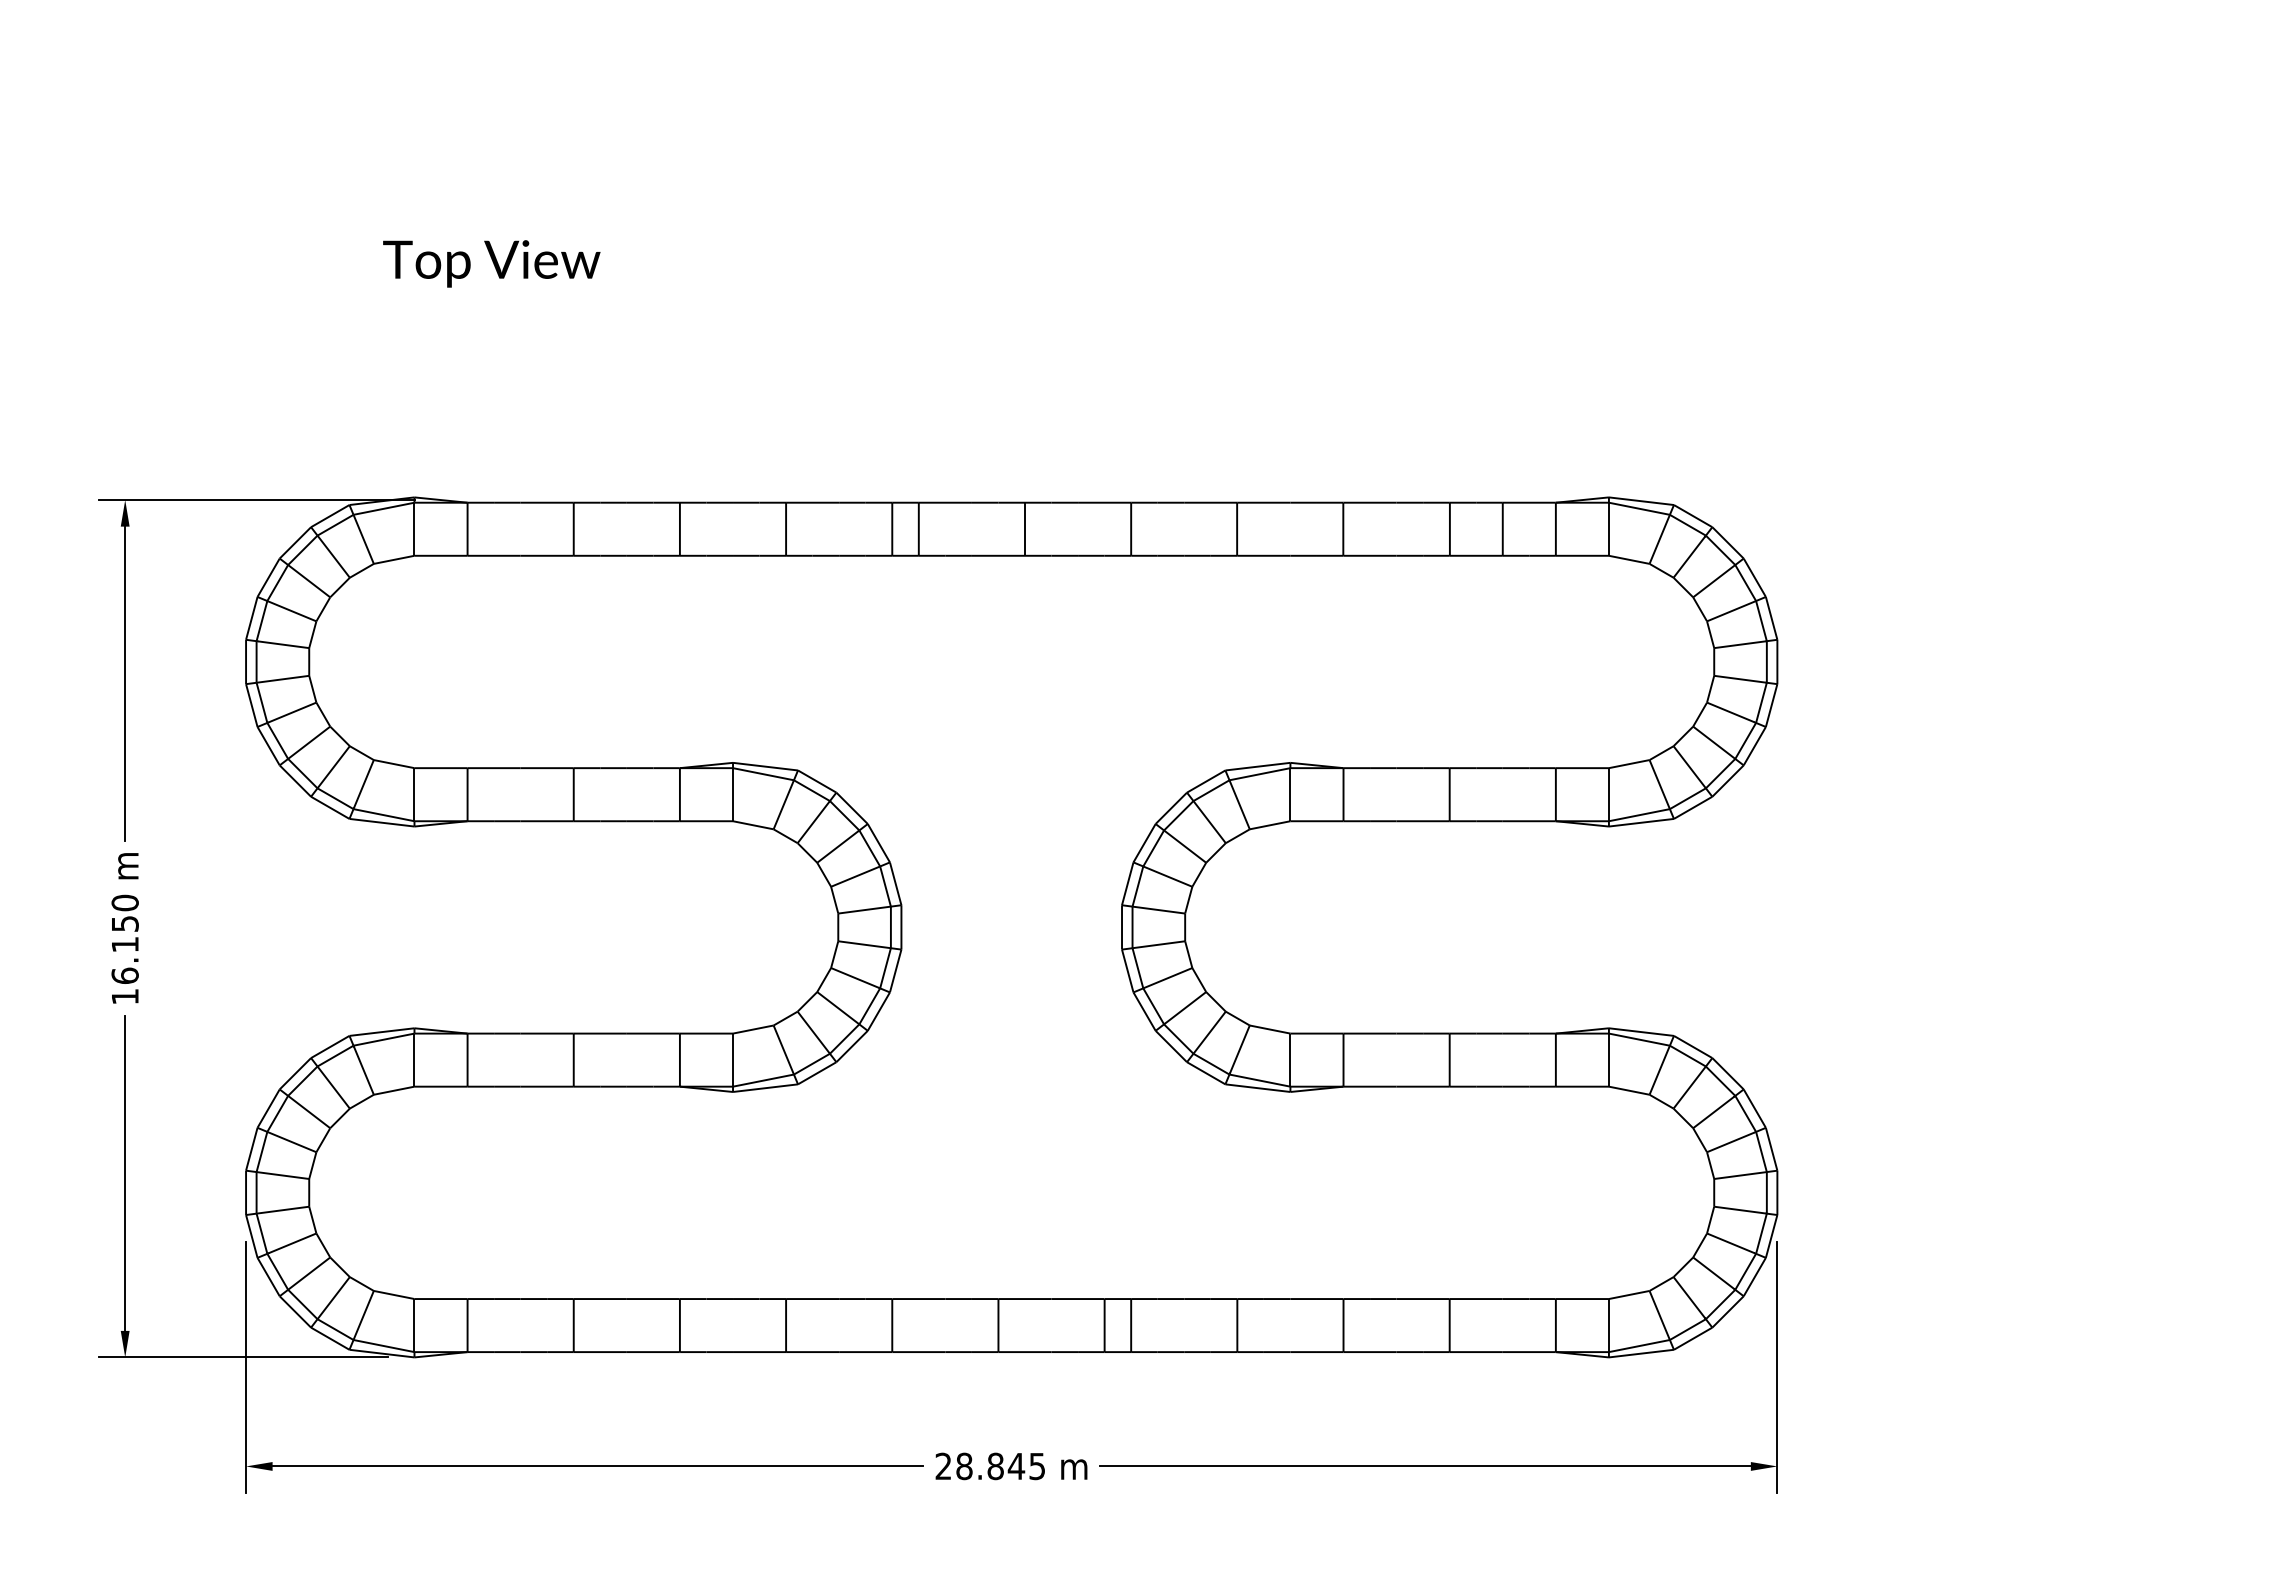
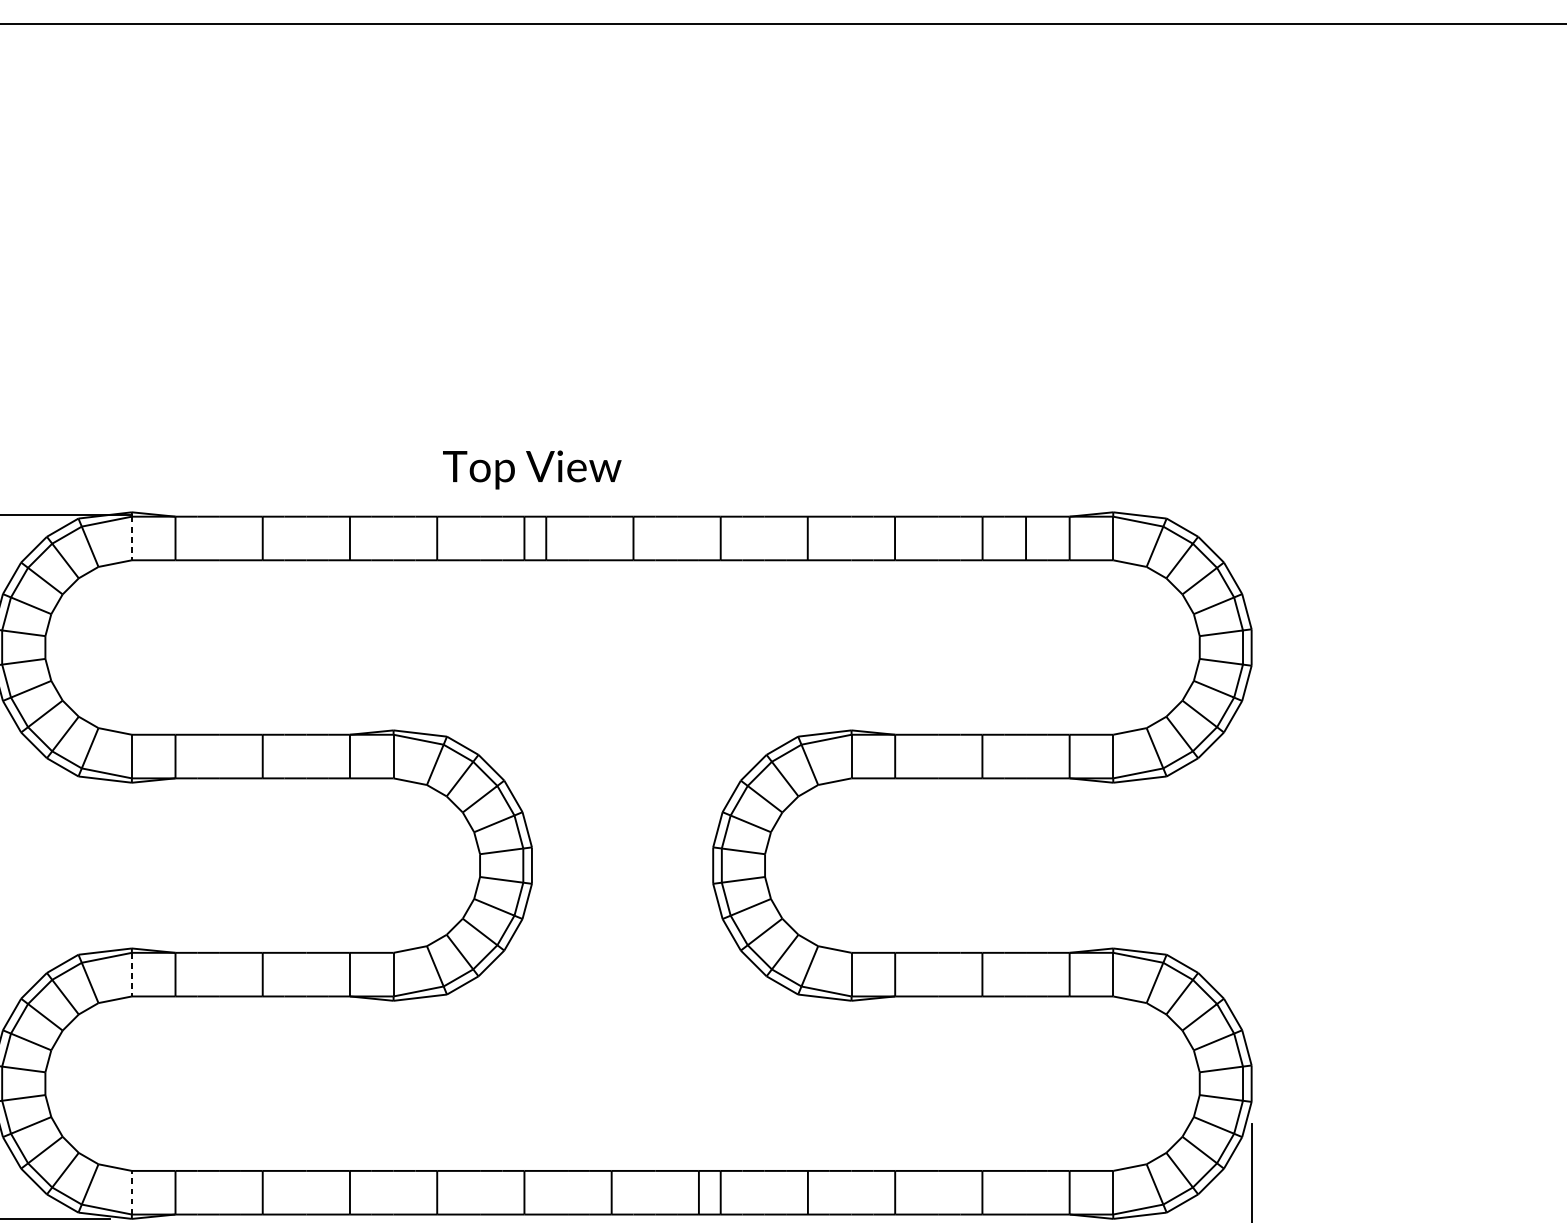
text: (491, 263) -> (532, 469), moved
line: (414, 529) -> (131, 538), solid -> dashed
line: (414, 1060) -> (131, 974), solid -> dashed
line: (414, 1325) -> (131, 1192), solid -> dashed

